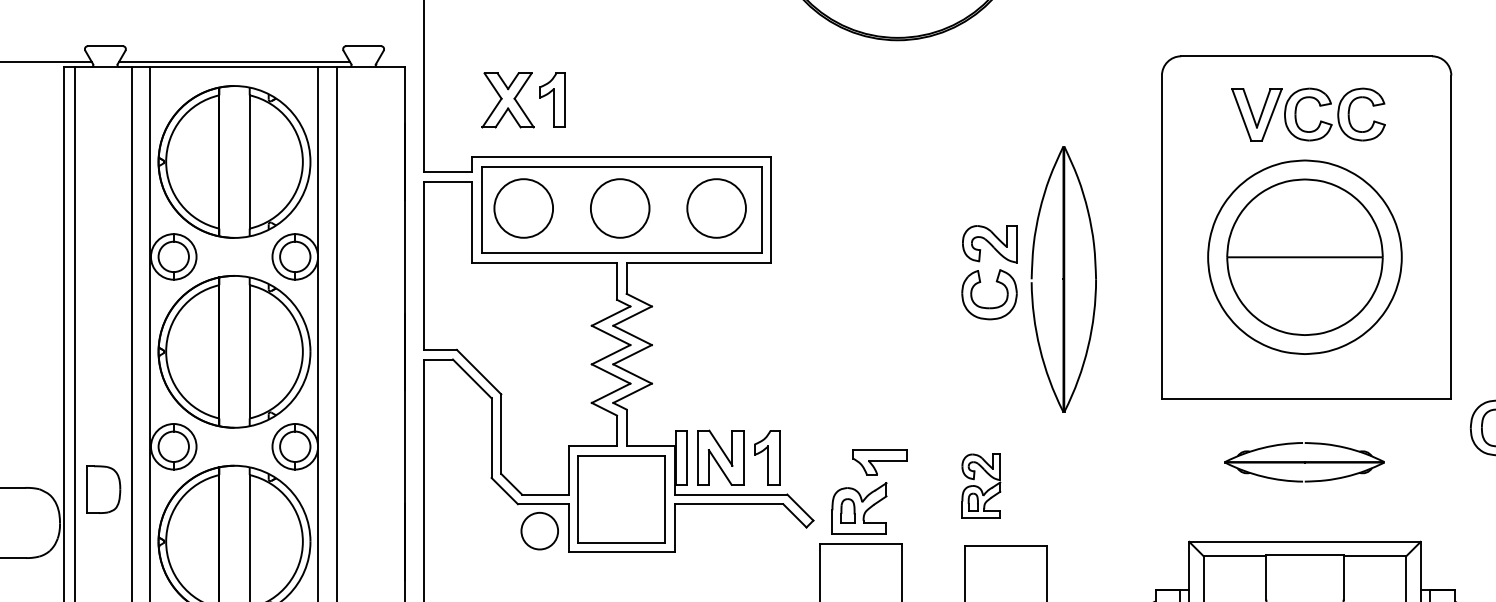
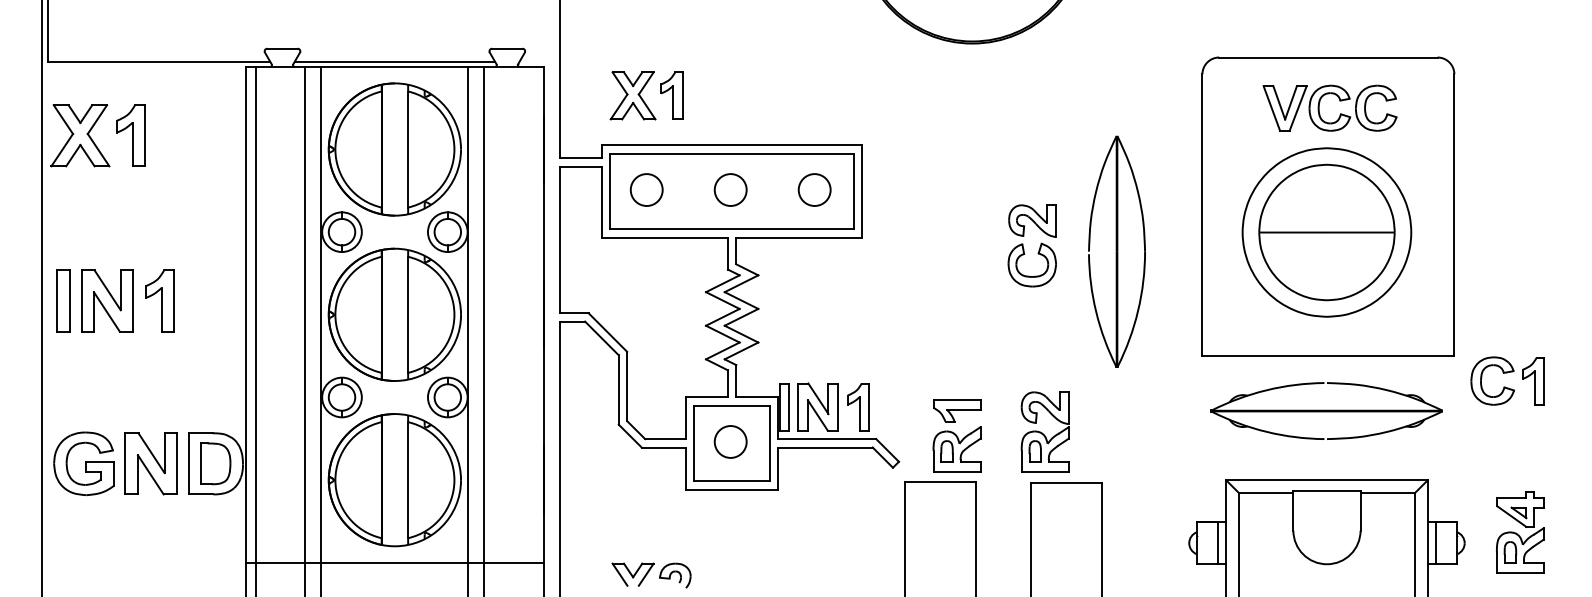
circle: (523, 207) -> (646, 189), size x0.62
circle: (619, 207) -> (730, 189), size x0.62
circle: (716, 207) -> (814, 189), size x0.62
part: (979, 272) -> (1023, 245), moved
part: (1304, 461) -> (1326, 410), size x1.67
part: (980, 485) -> (1044, 431), size x1.43
part: (103, 489) -> (215, 463), moved
part: (858, 508) -> (956, 449), moved
circle: (539, 530) -> (730, 441), moved

